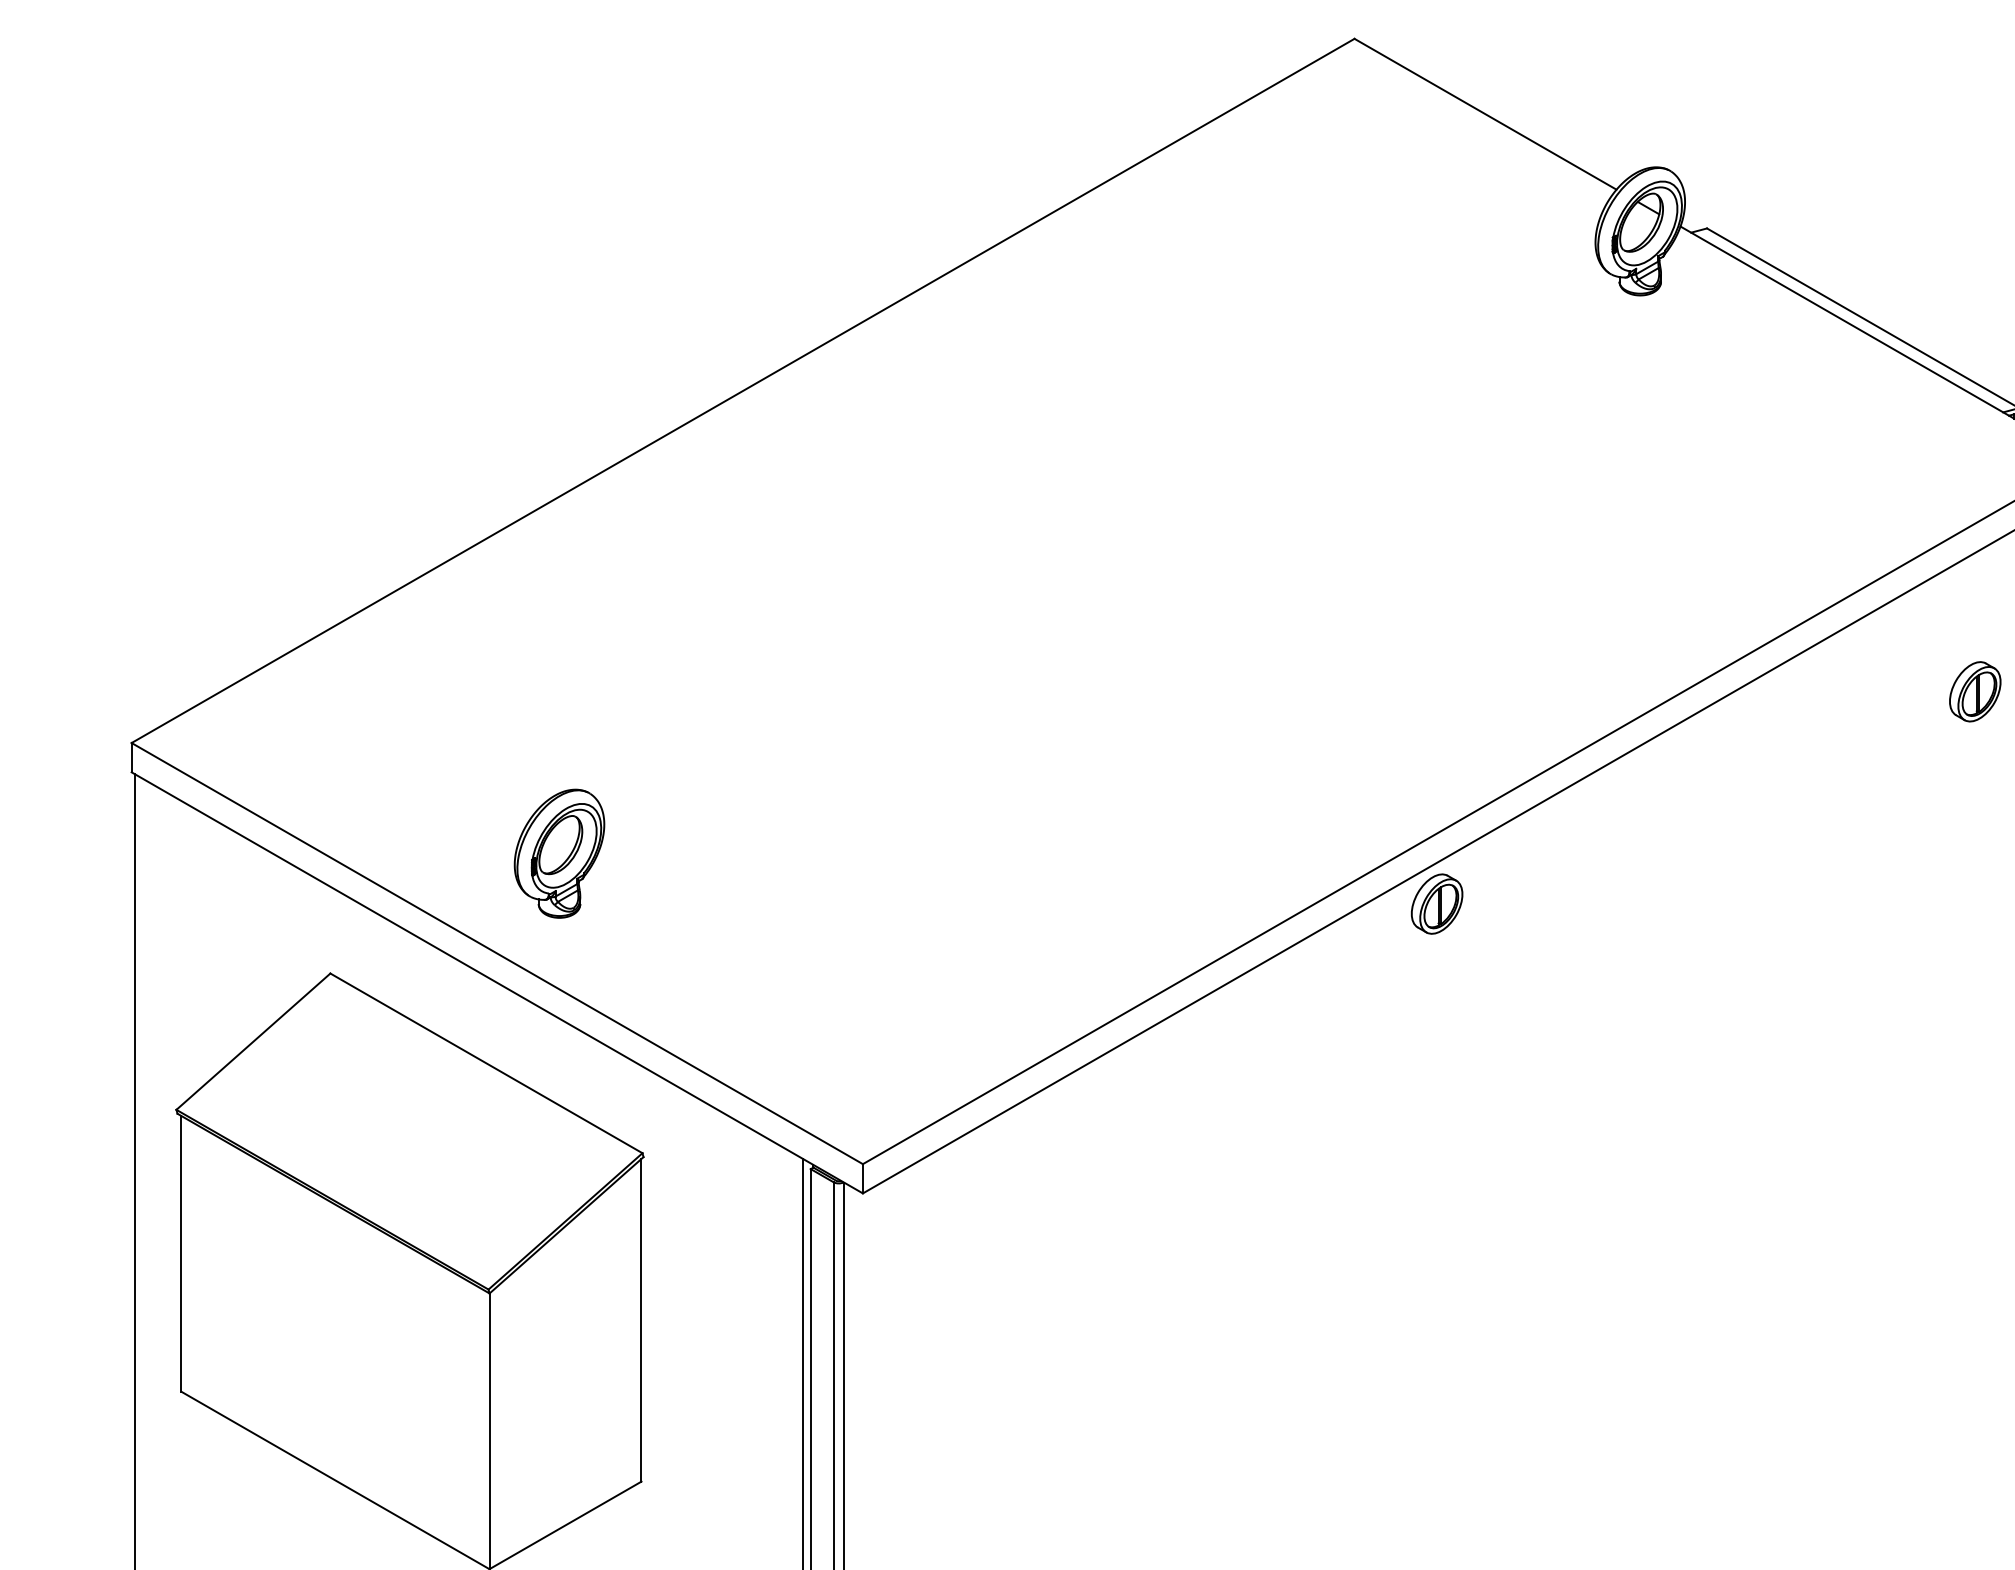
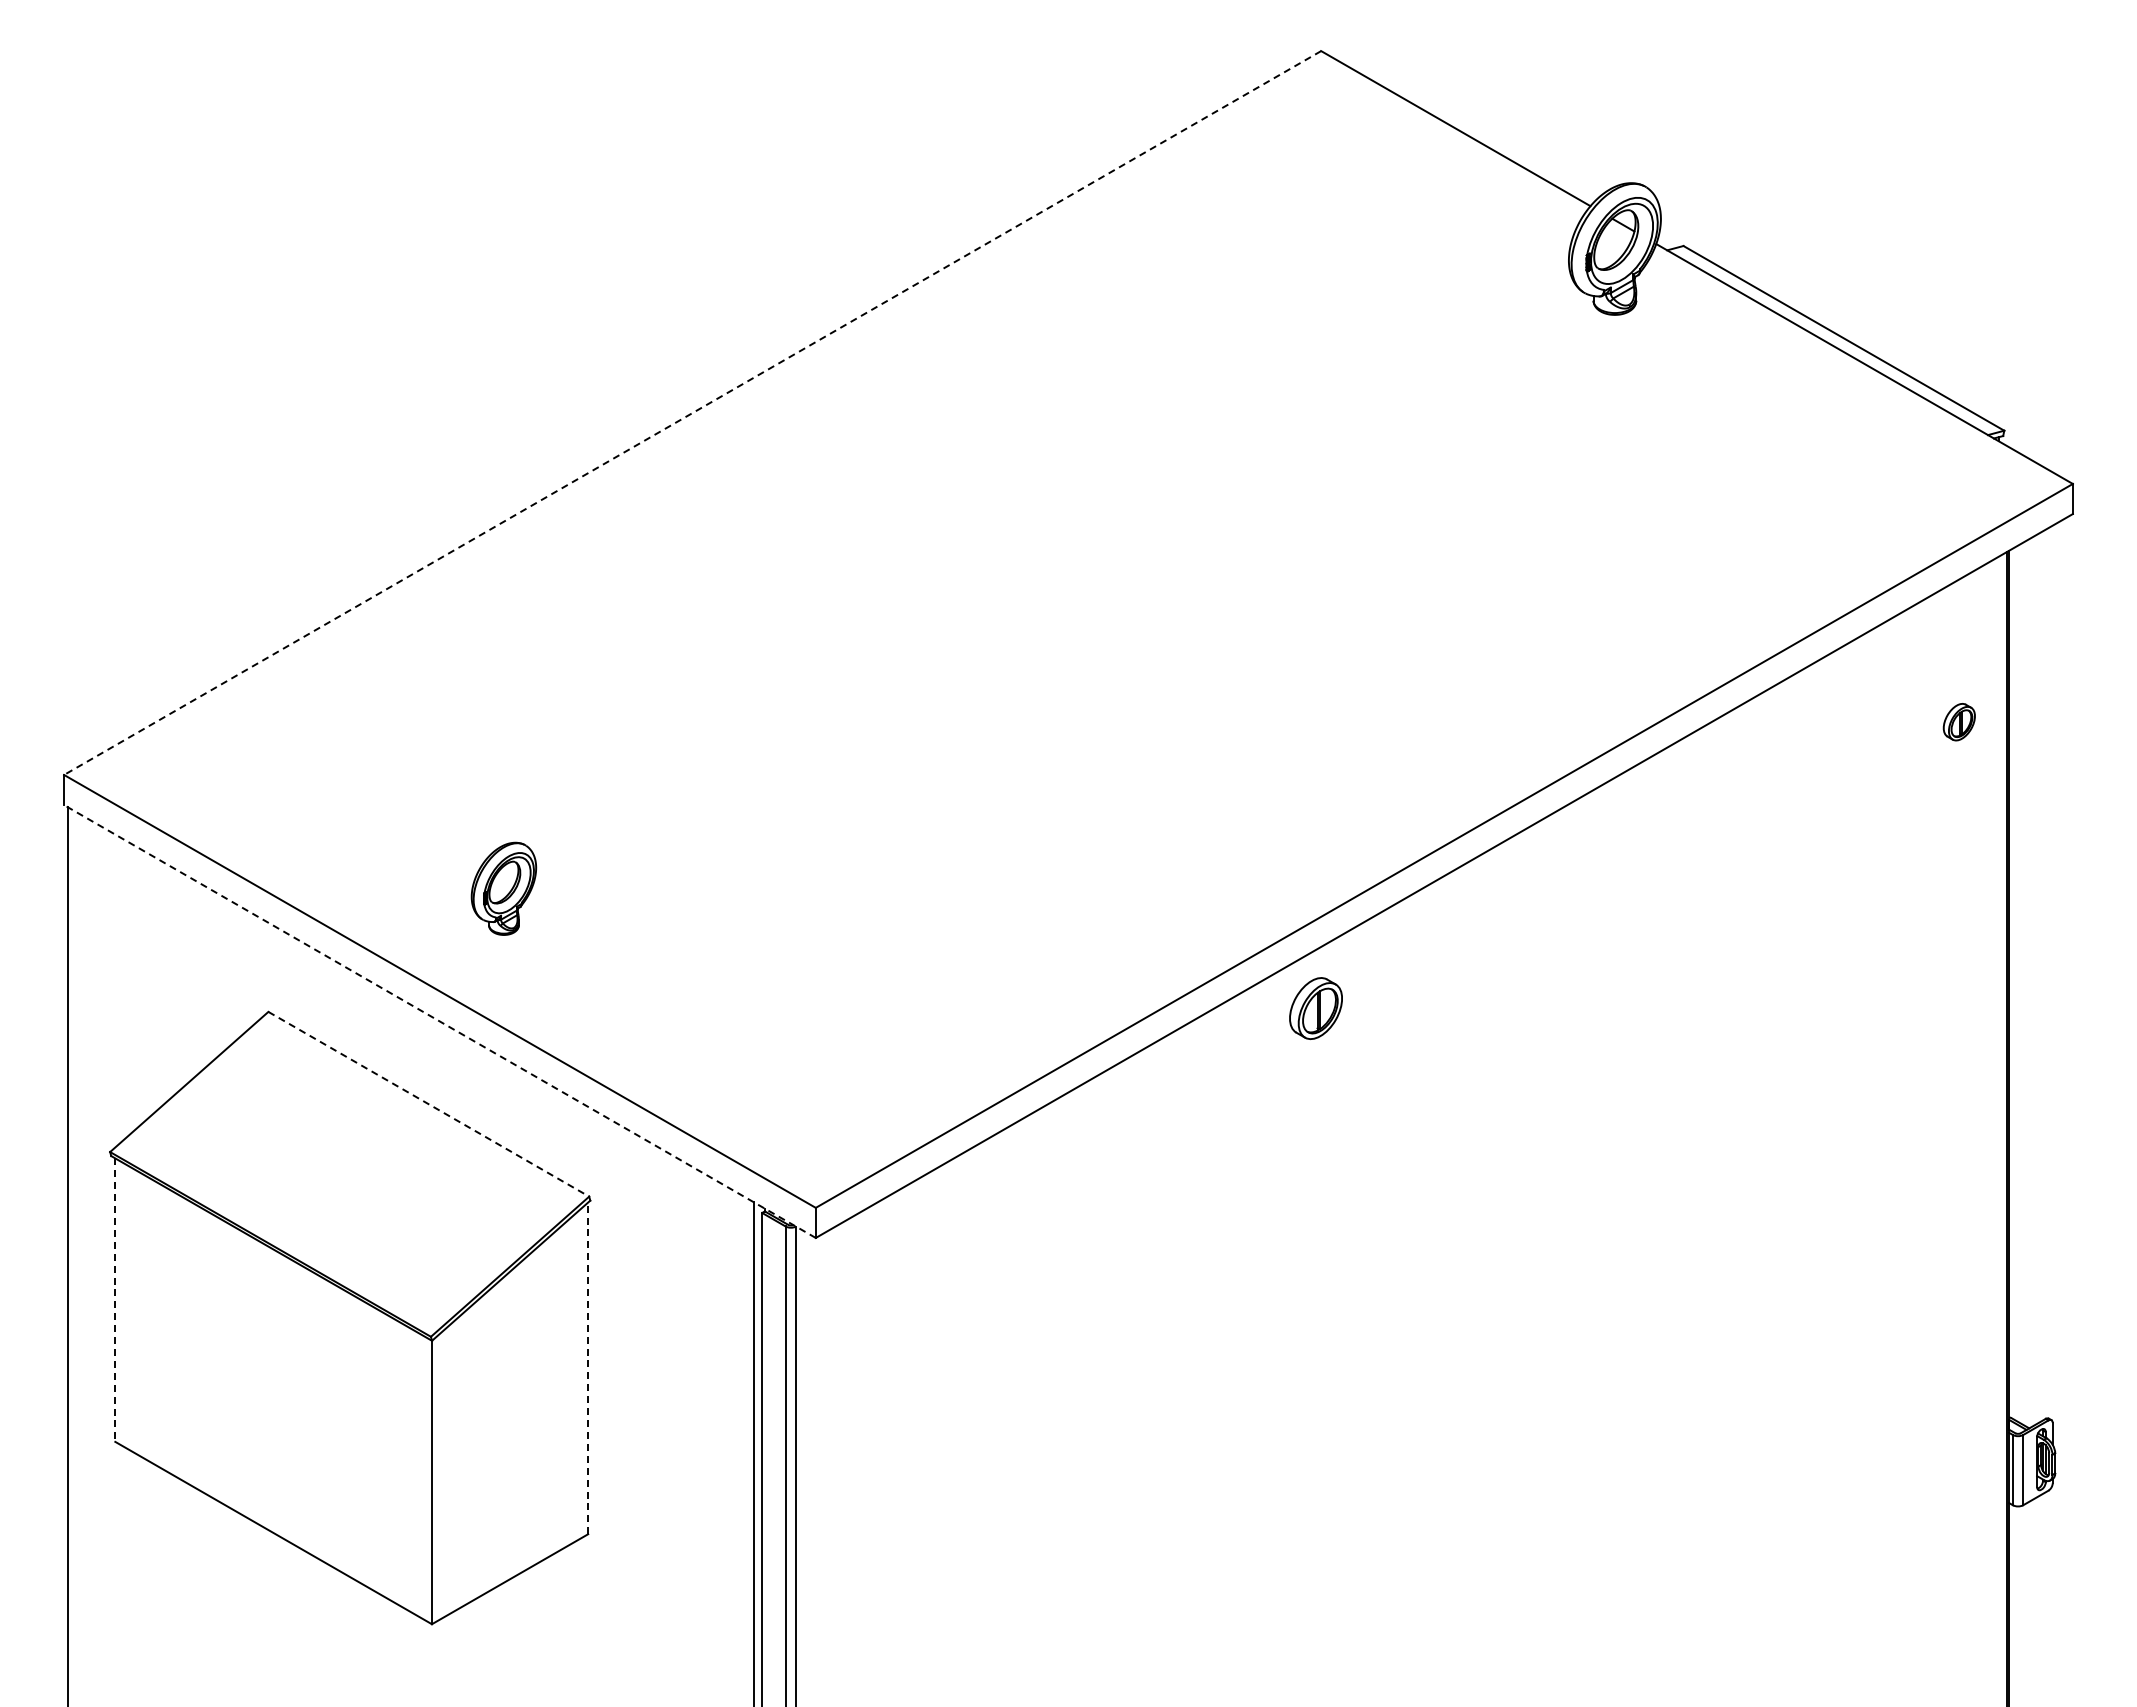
line: (742, 391) -> (692, 413), solid -> dashed
part: (1975, 691) -> (1959, 721), size x0.6
part: (559, 853) -> (503, 888), size x0.7
part: (1436, 904) -> (1315, 1008), moved
line: (496, 982) -> (439, 1021), solid -> dashed
line: (487, 1063) -> (429, 1104), solid -> dashed
line: (181, 1254) -> (115, 1300), solid -> dashed
line: (641, 1320) -> (588, 1368), solid -> dashed

